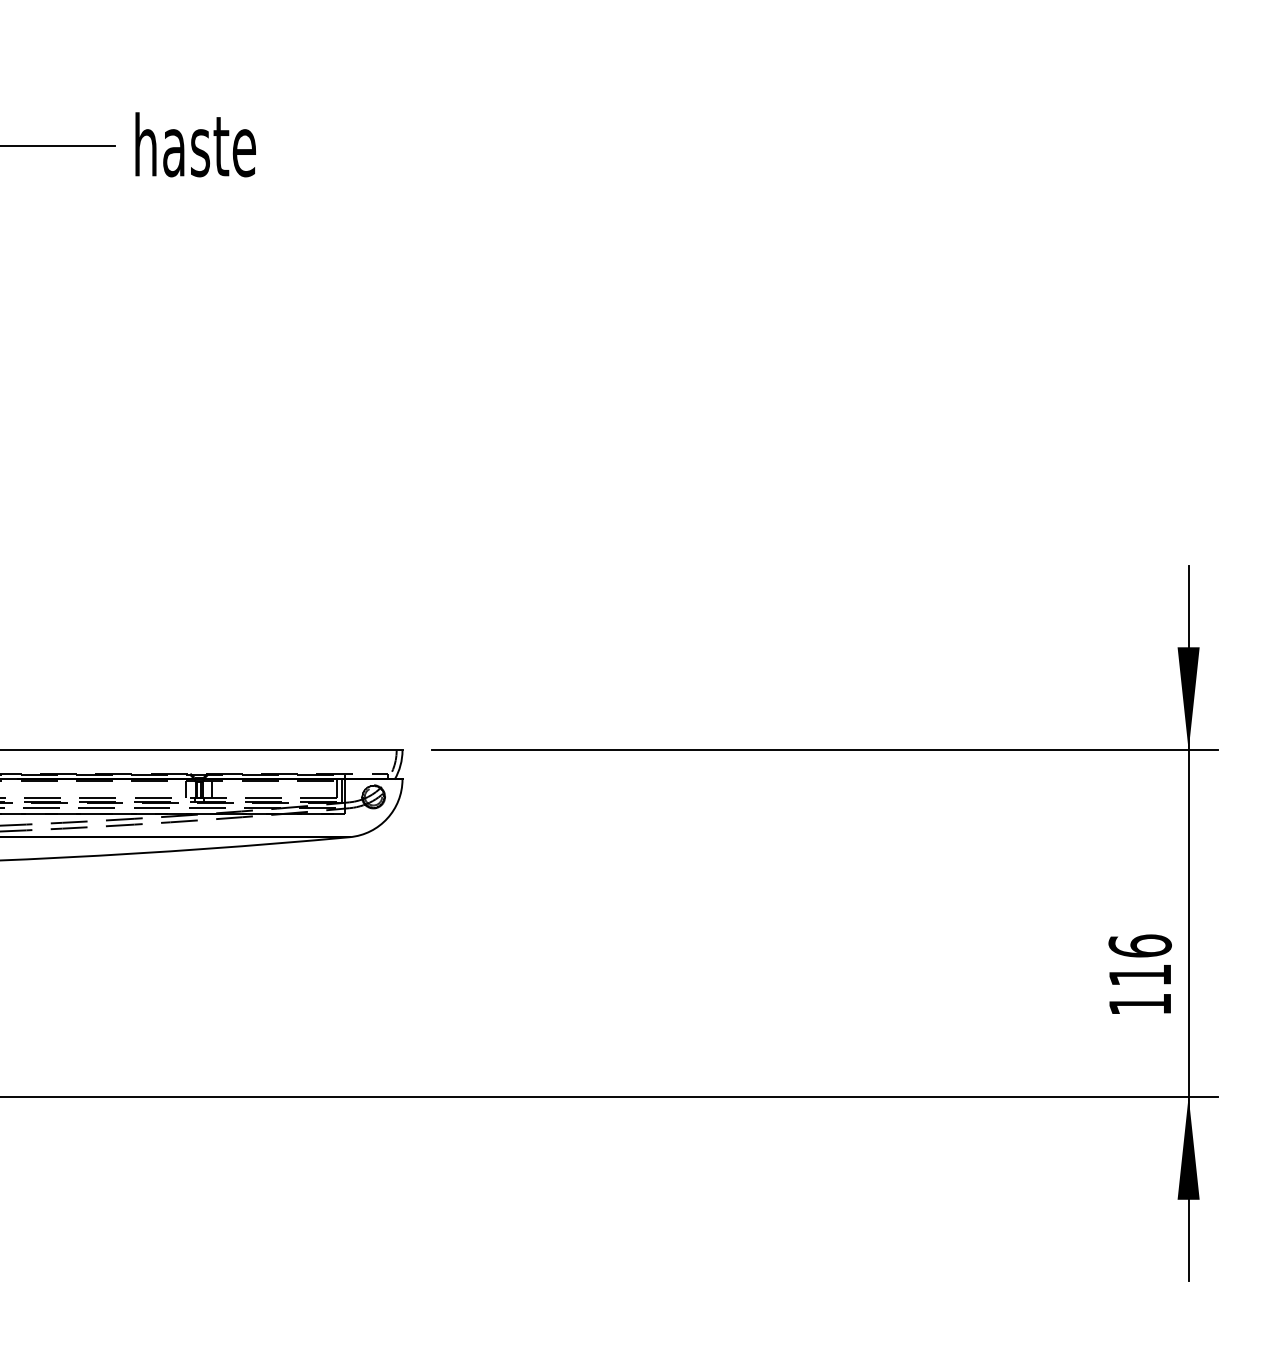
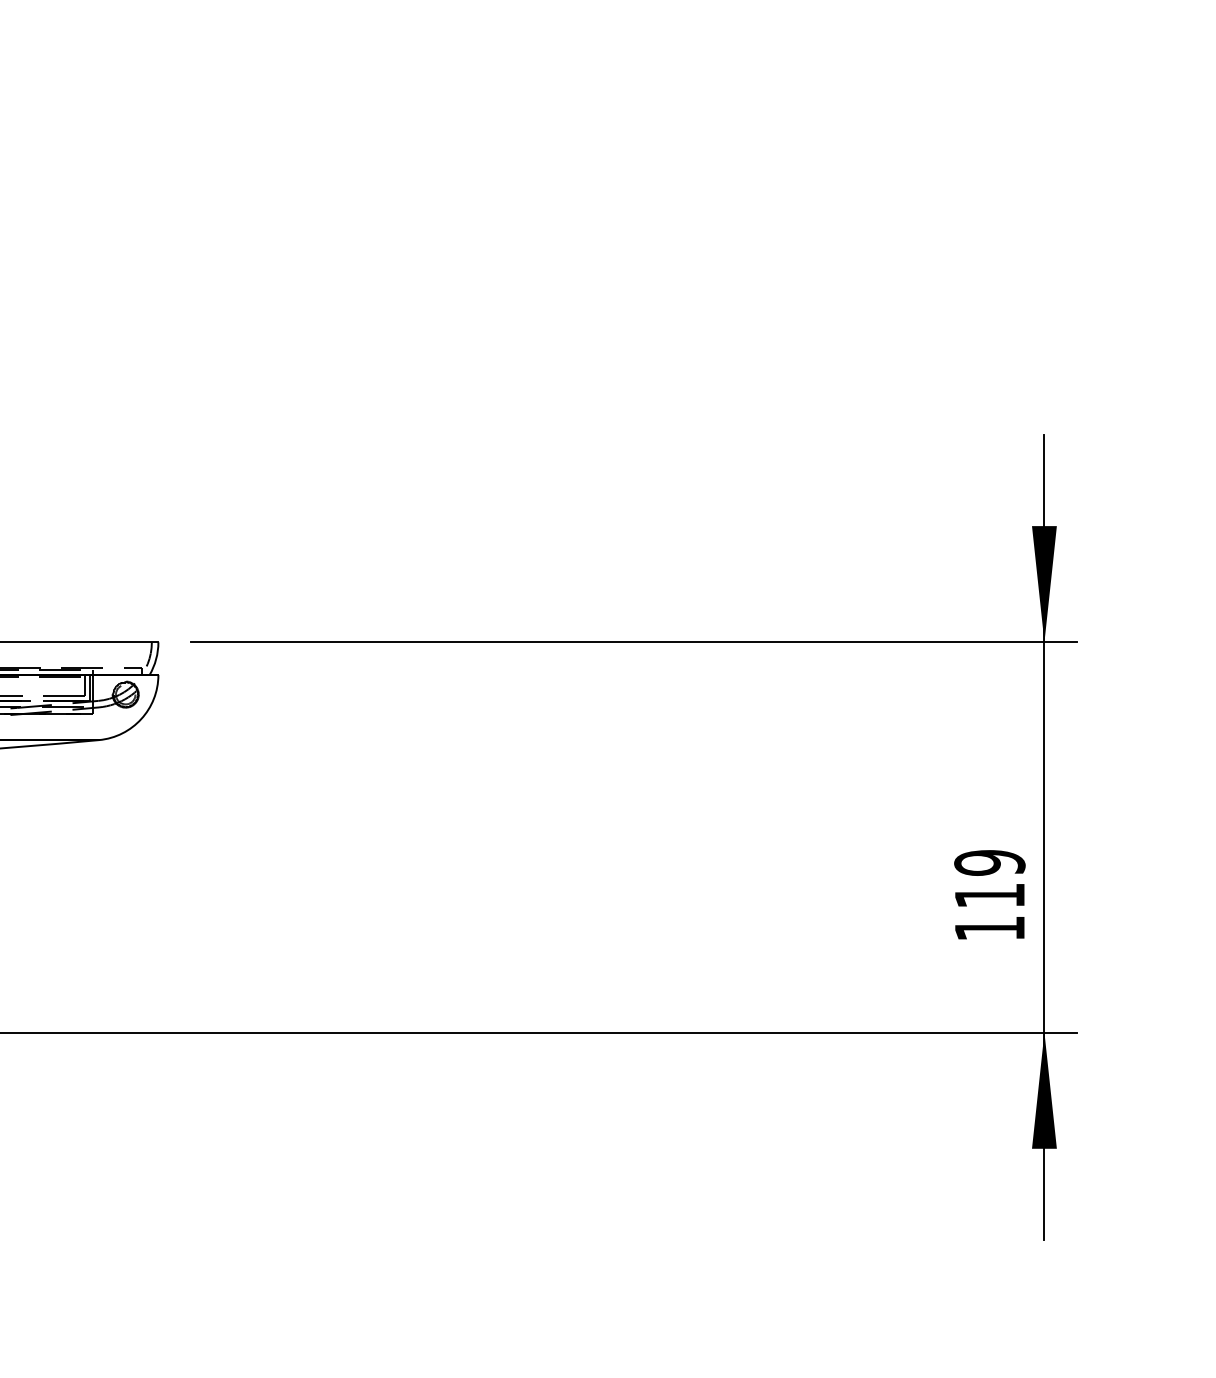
text: (1139, 945) -> (989, 862), 116 -> 119

